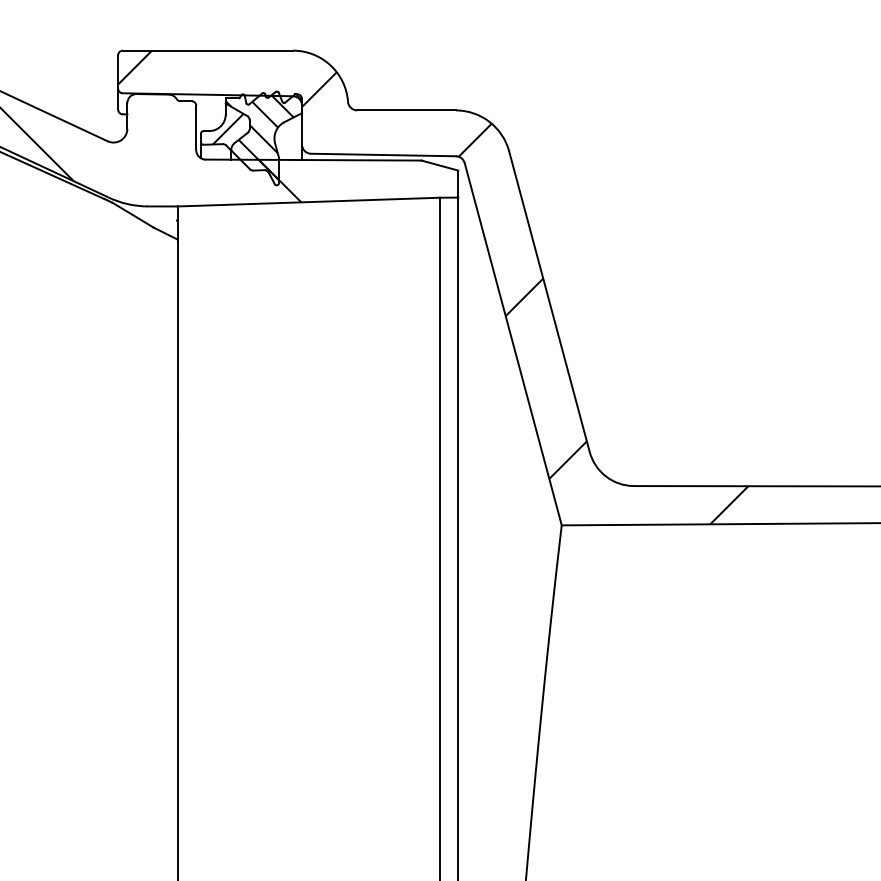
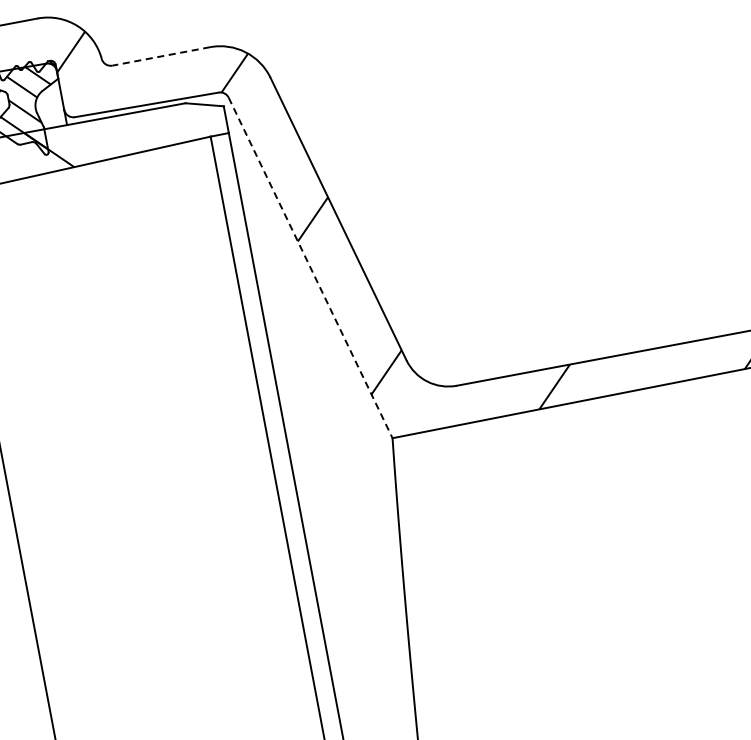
line: (406, 110) -> (161, 56), solid -> dashed
line: (513, 344) -> (310, 268), solid -> dashed

